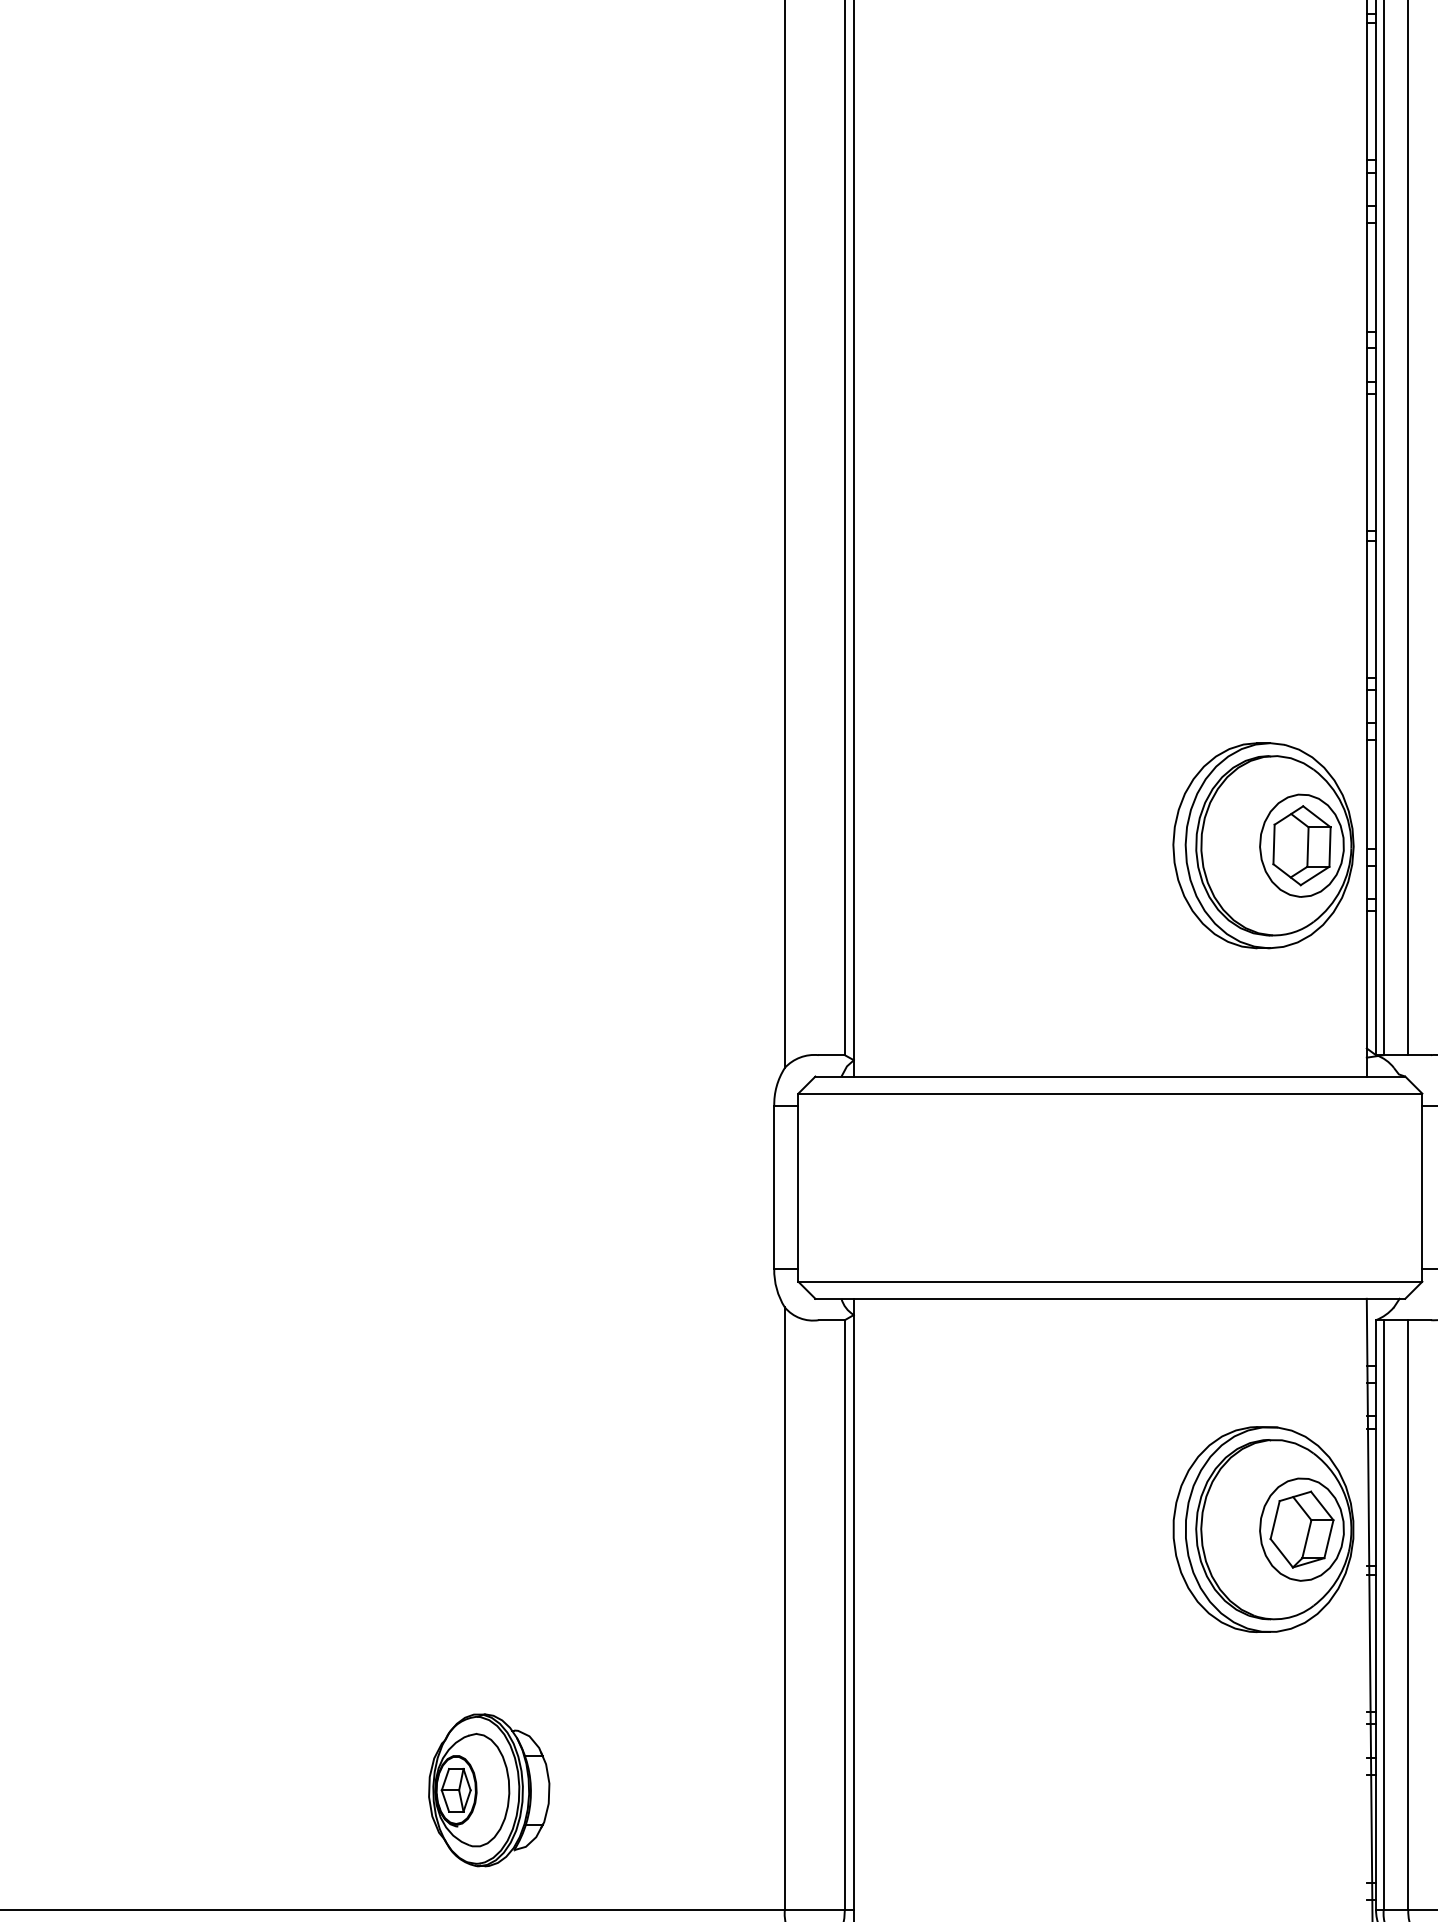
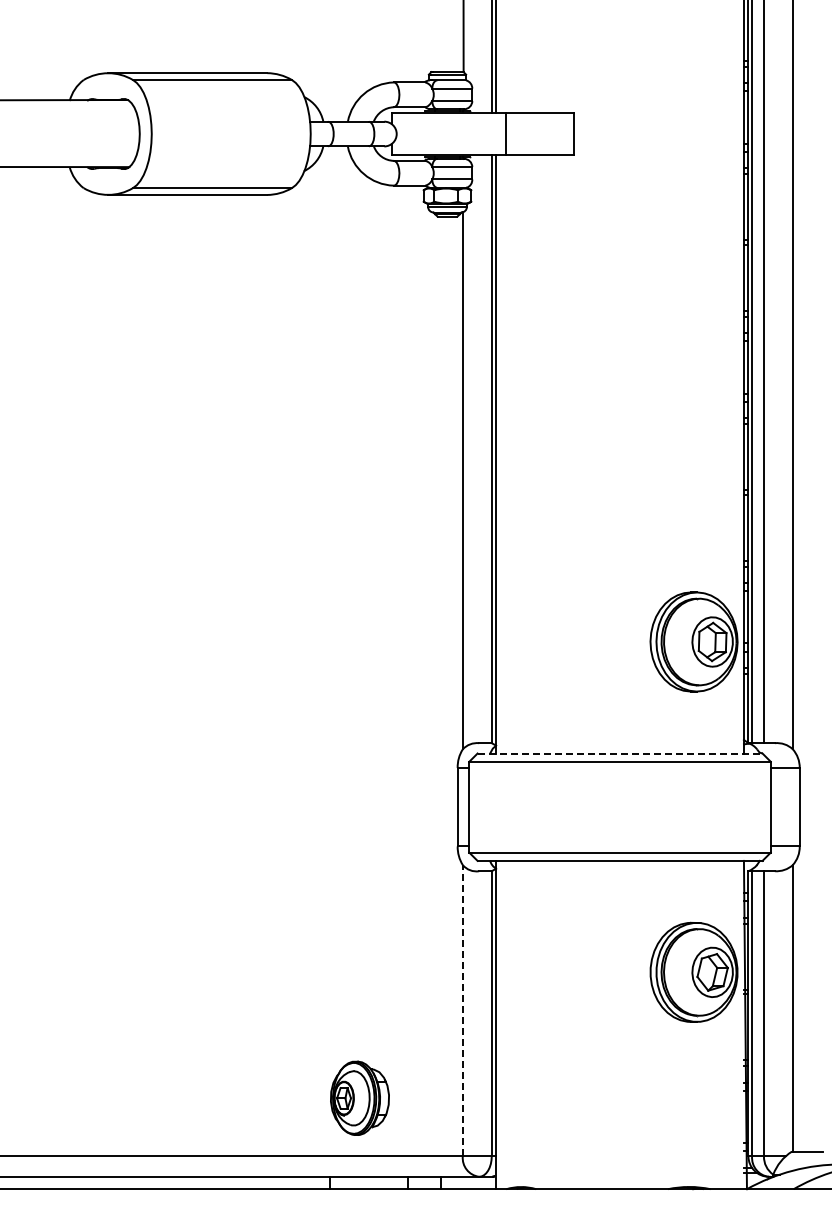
line: (1111, 1076) -> (620, 753), solid -> dashed
line: (784, 1608) -> (462, 1010), solid -> dashed
part: (488, 1788) -> (359, 1097), moved

